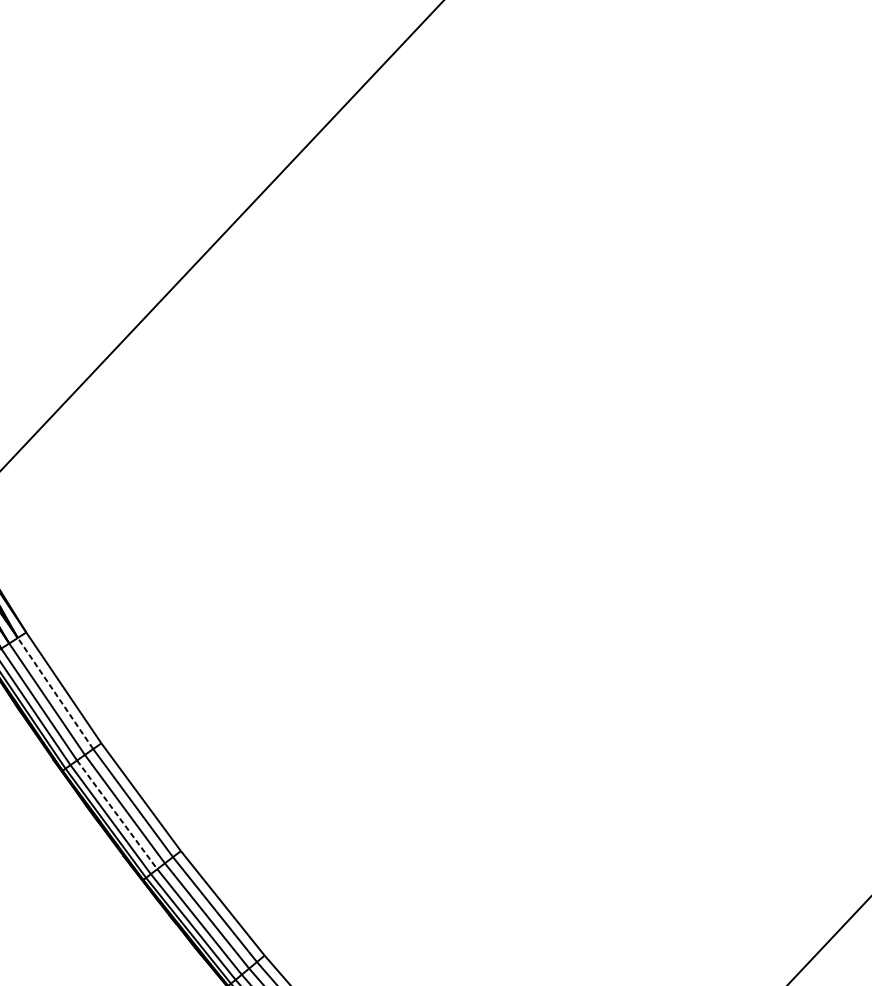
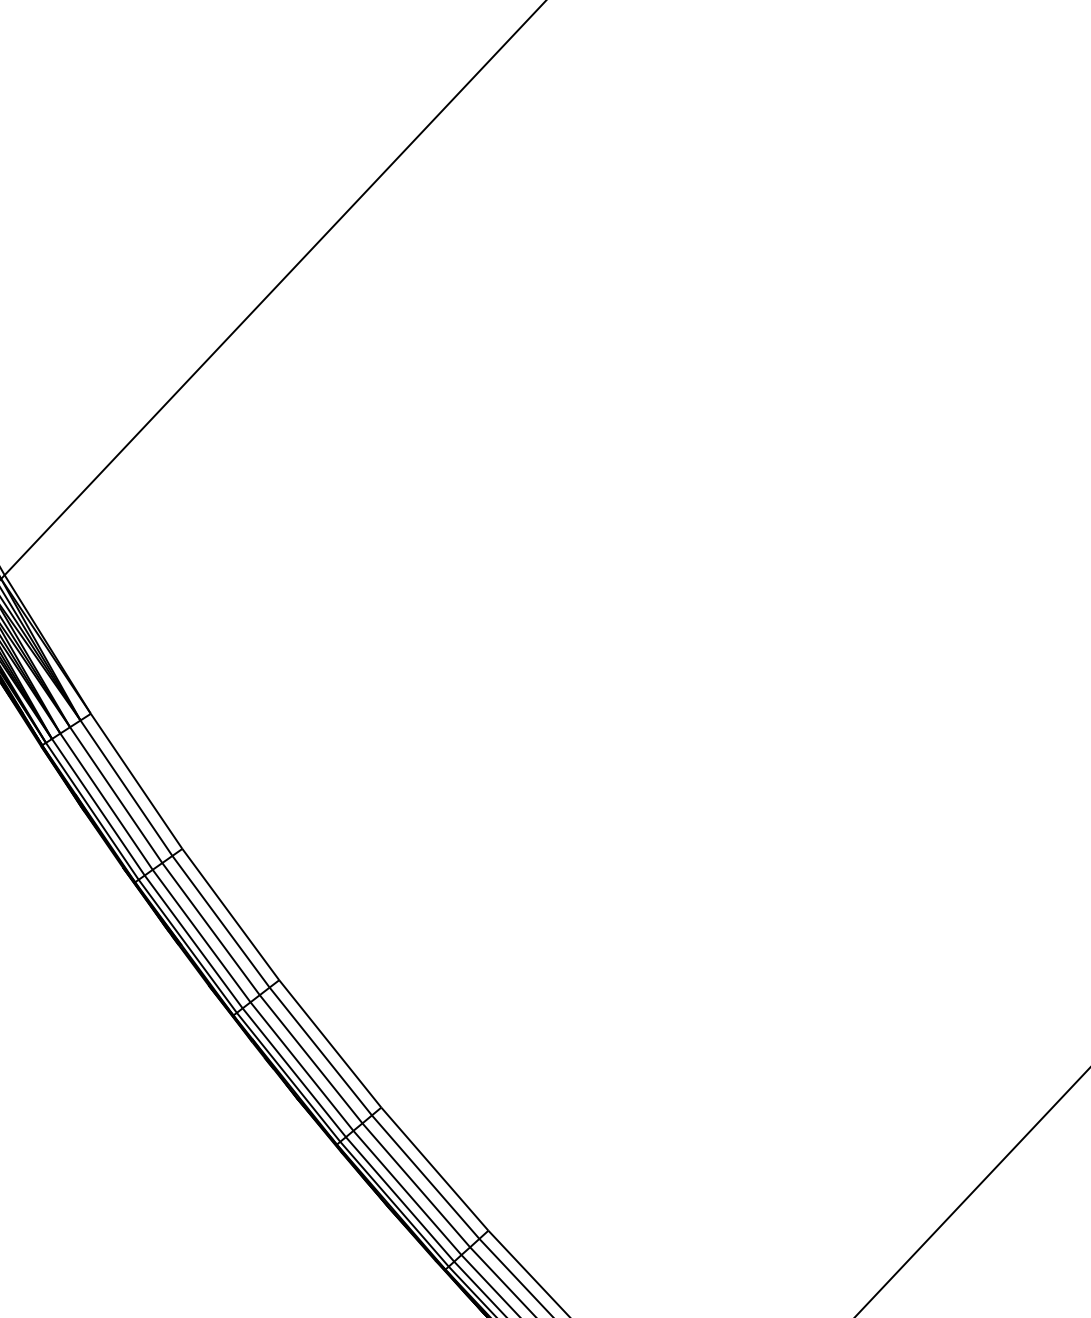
line: (55, 693) -> (126, 788), dashed -> solid
line: (117, 815) -> (201, 936), dashed -> solid

